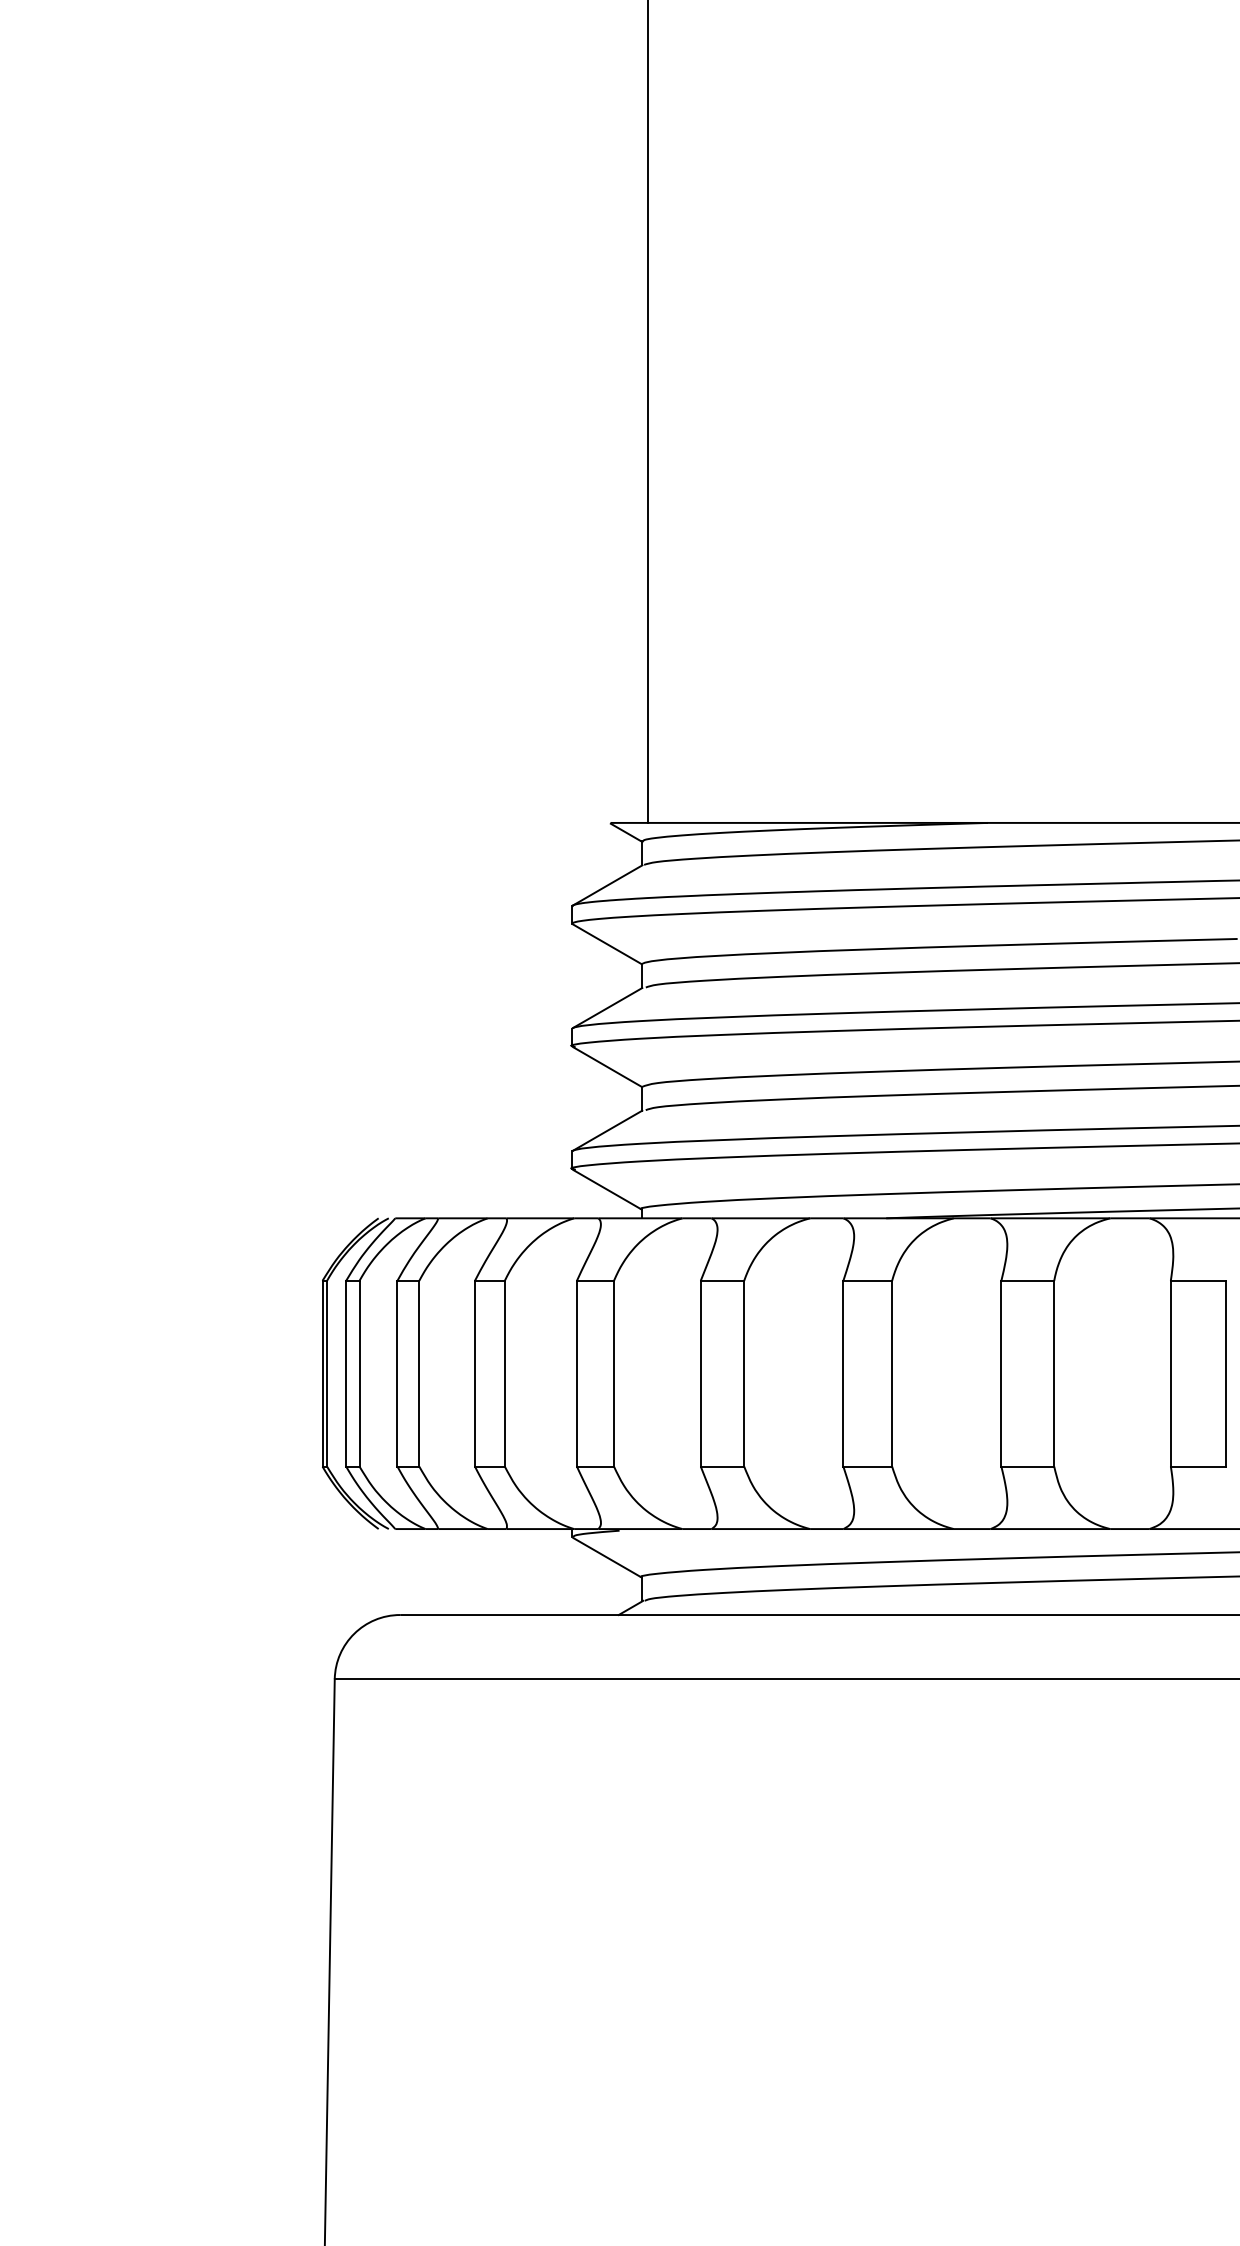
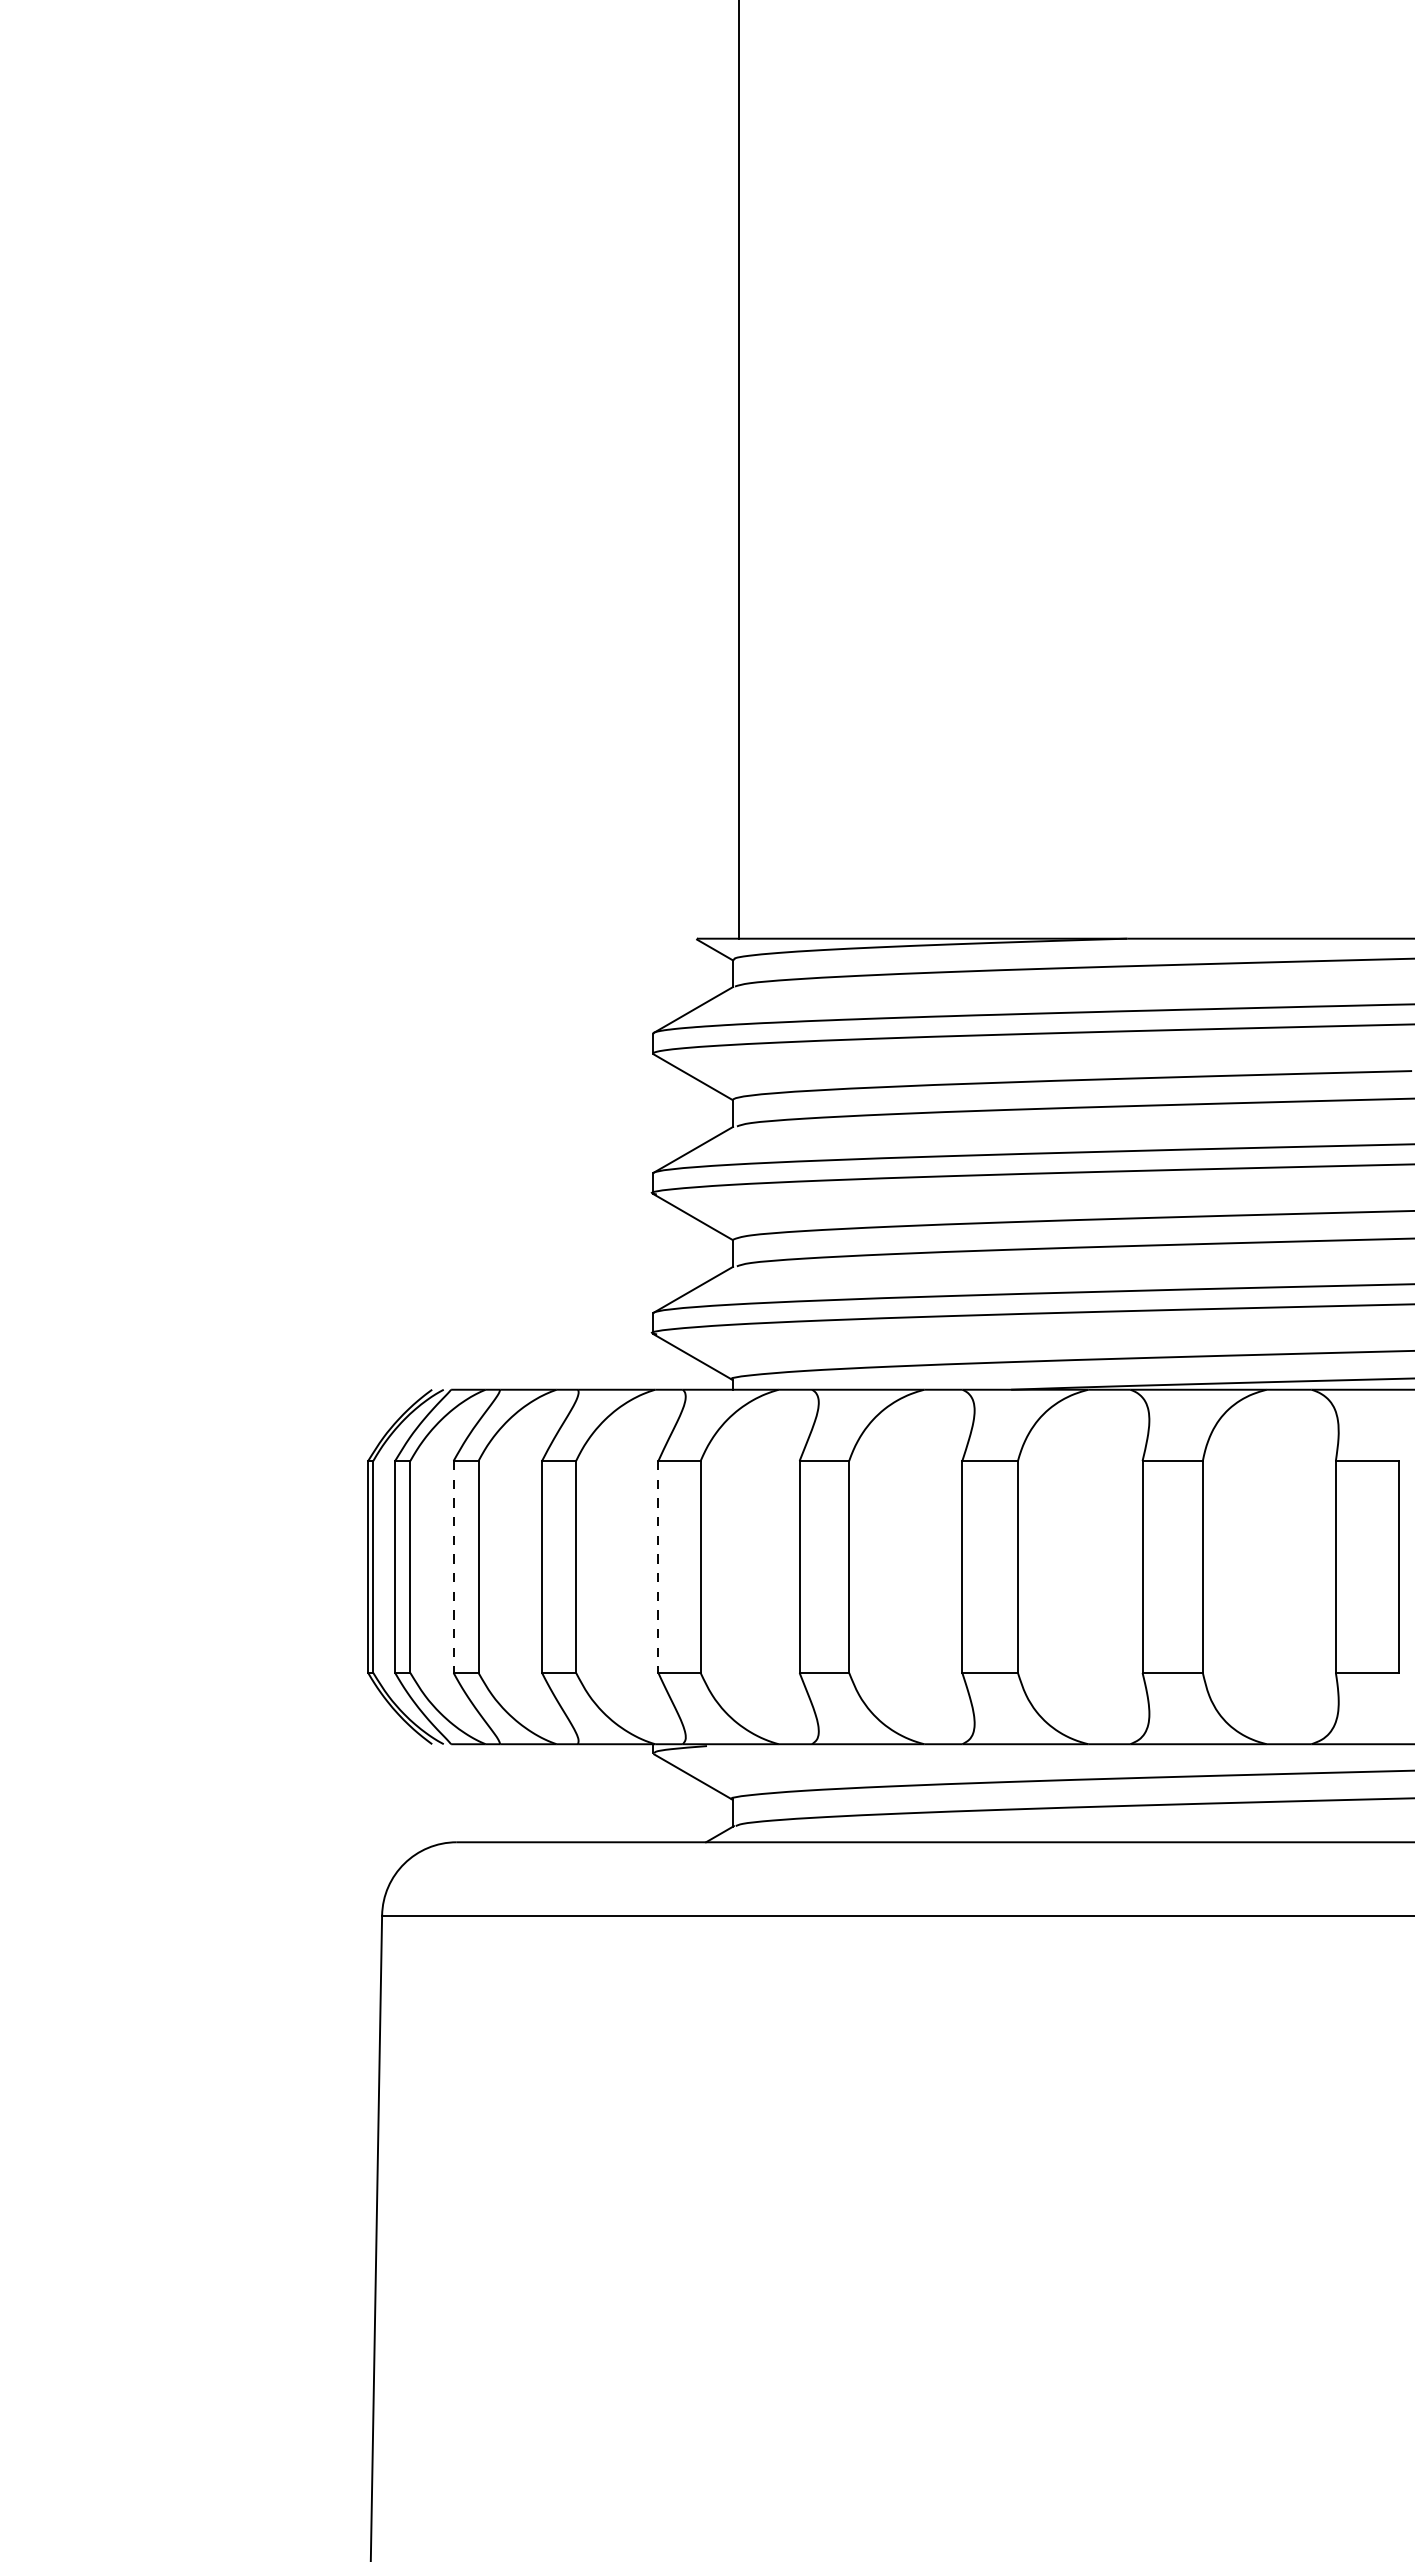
line: (397, 1373) -> (453, 1566), solid -> dashed
line: (577, 1373) -> (658, 1566), solid -> dashed

